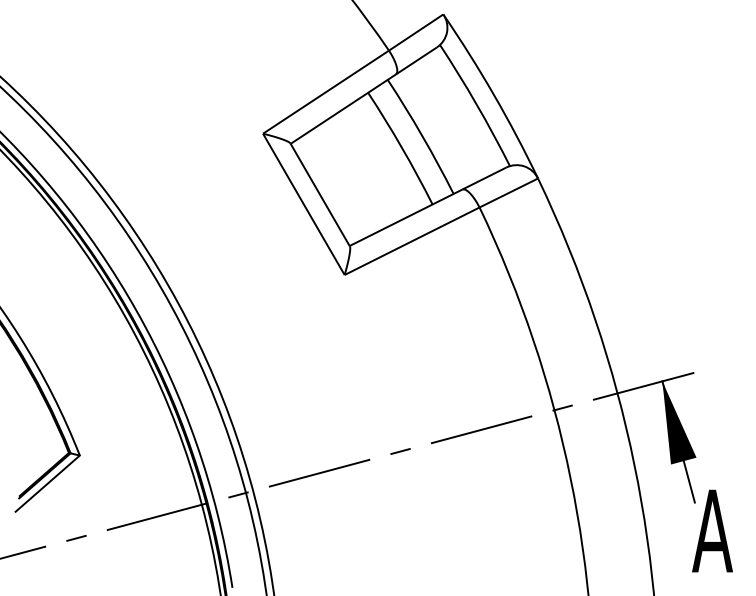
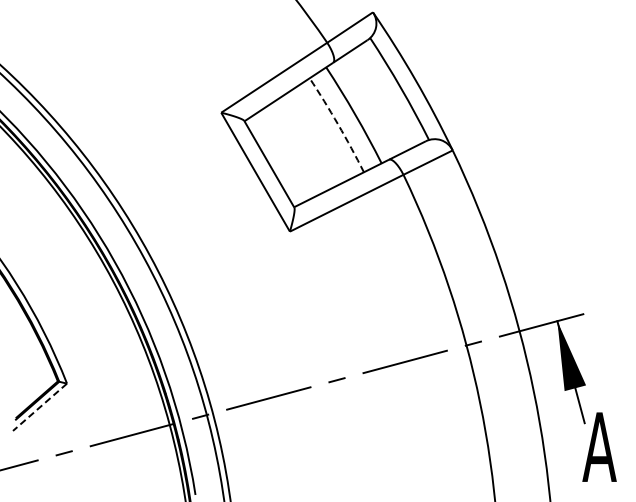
arc: (402, 147) -> (338, 124), solid -> dashed
line: (48, 483) -> (40, 407), solid -> dashed

